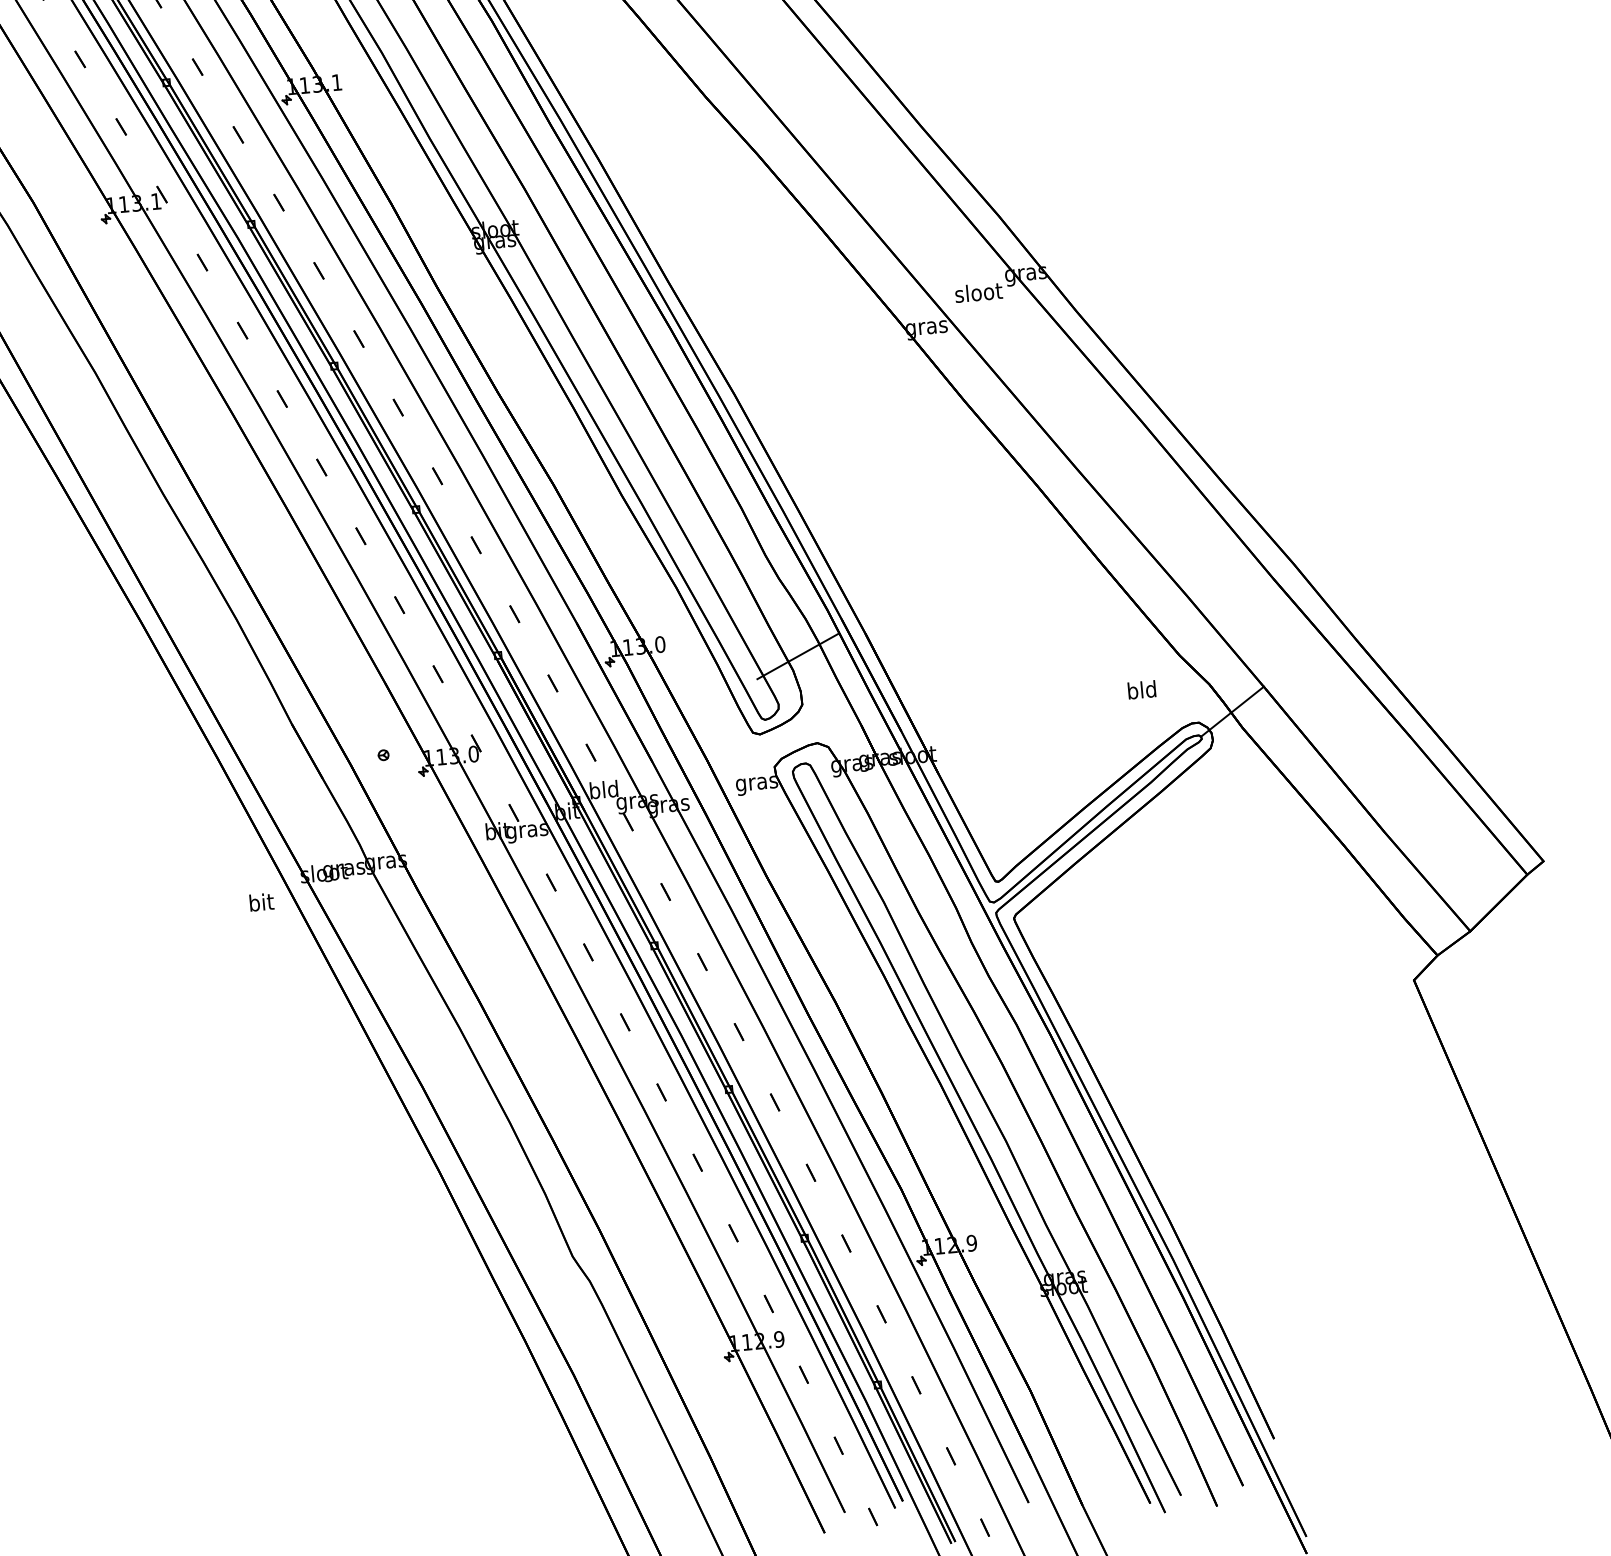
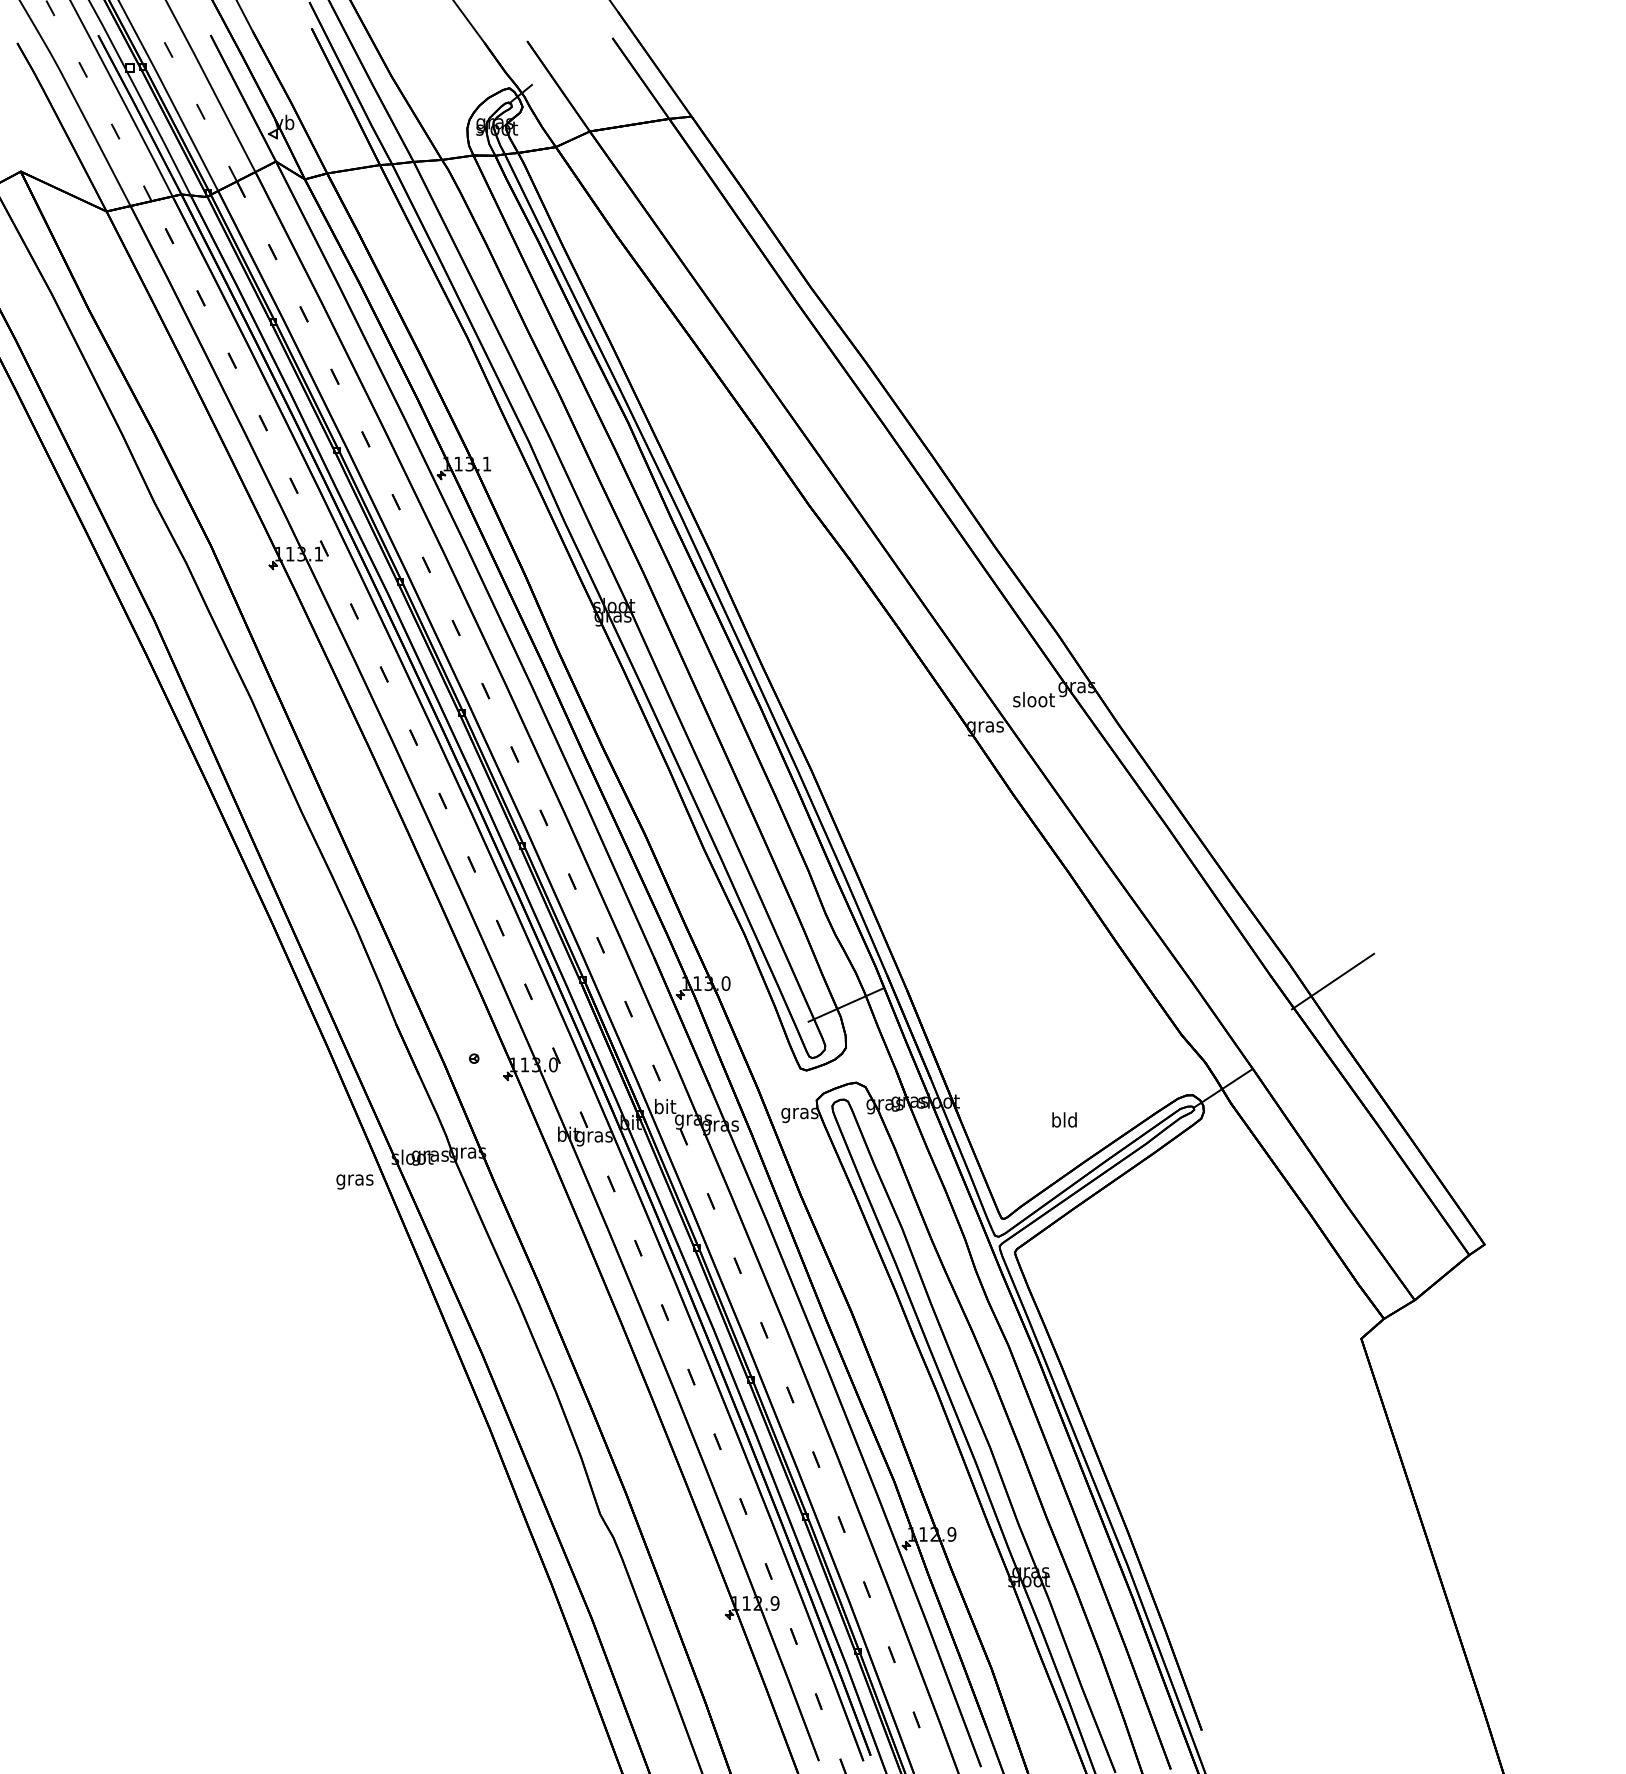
line: (1345, 579) -> (1333, 981), added
text: (1141, 689) -> (1064, 1119), moved
text: (603, 789) -> (664, 1106), bld -> bit
text: (260, 903) -> (354, 1179), bit -> gras

